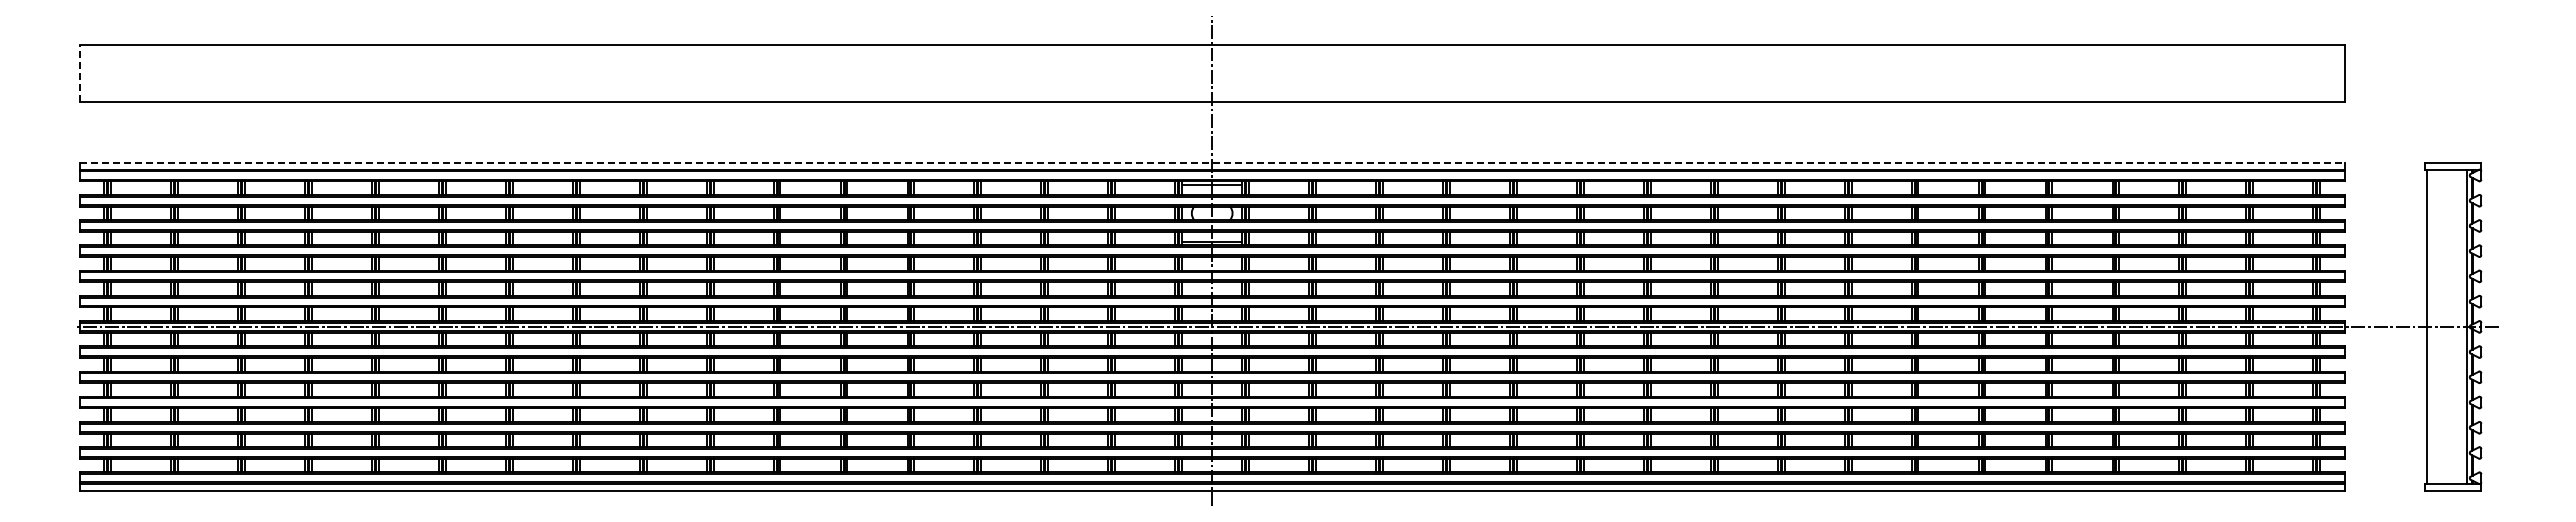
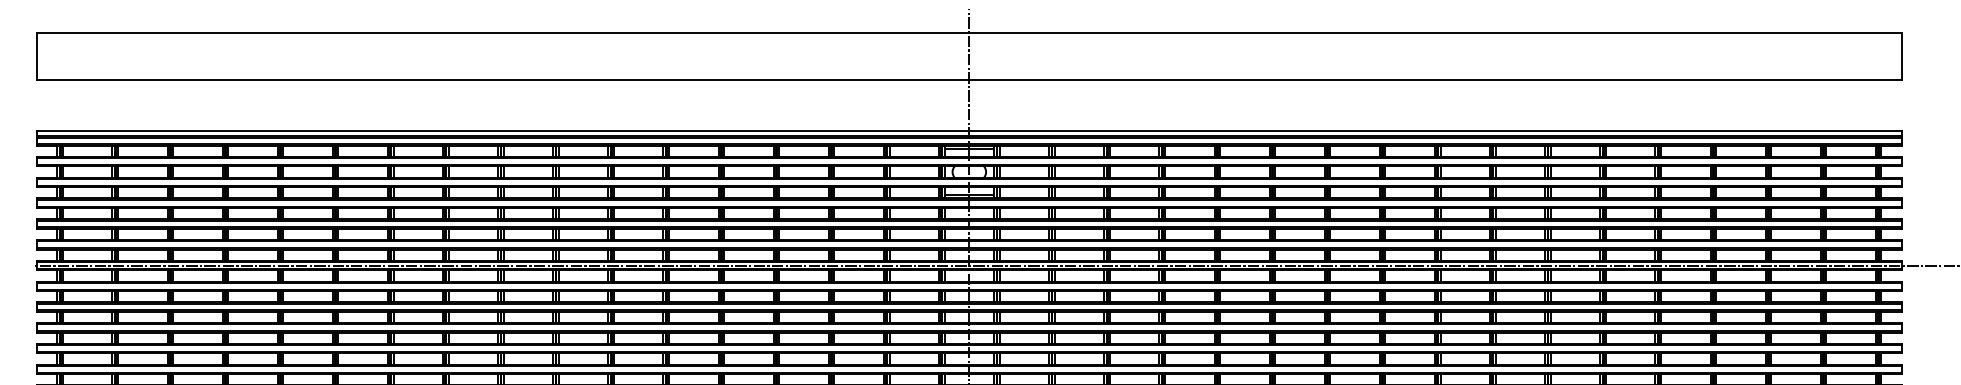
line: (79, 72) -> (36, 56), dashed -> solid
line: (1212, 162) -> (969, 130), dashed -> solid

